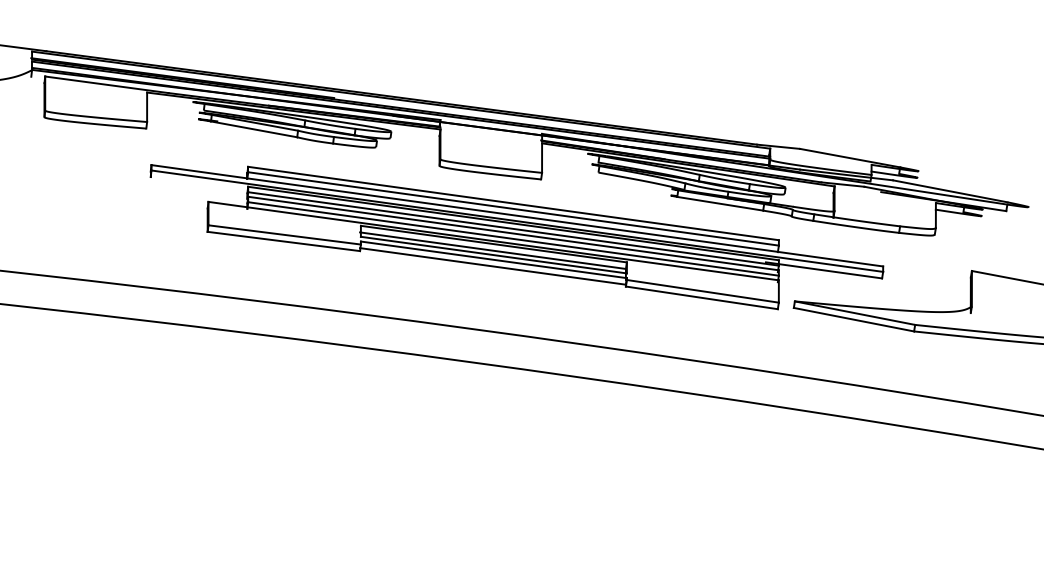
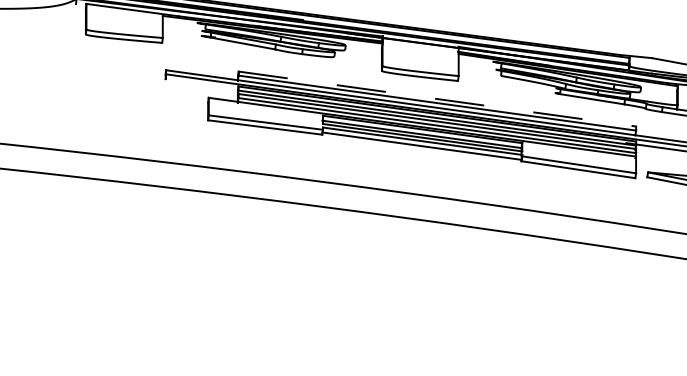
line: (513, 203) -> (437, 99), solid -> dashed

